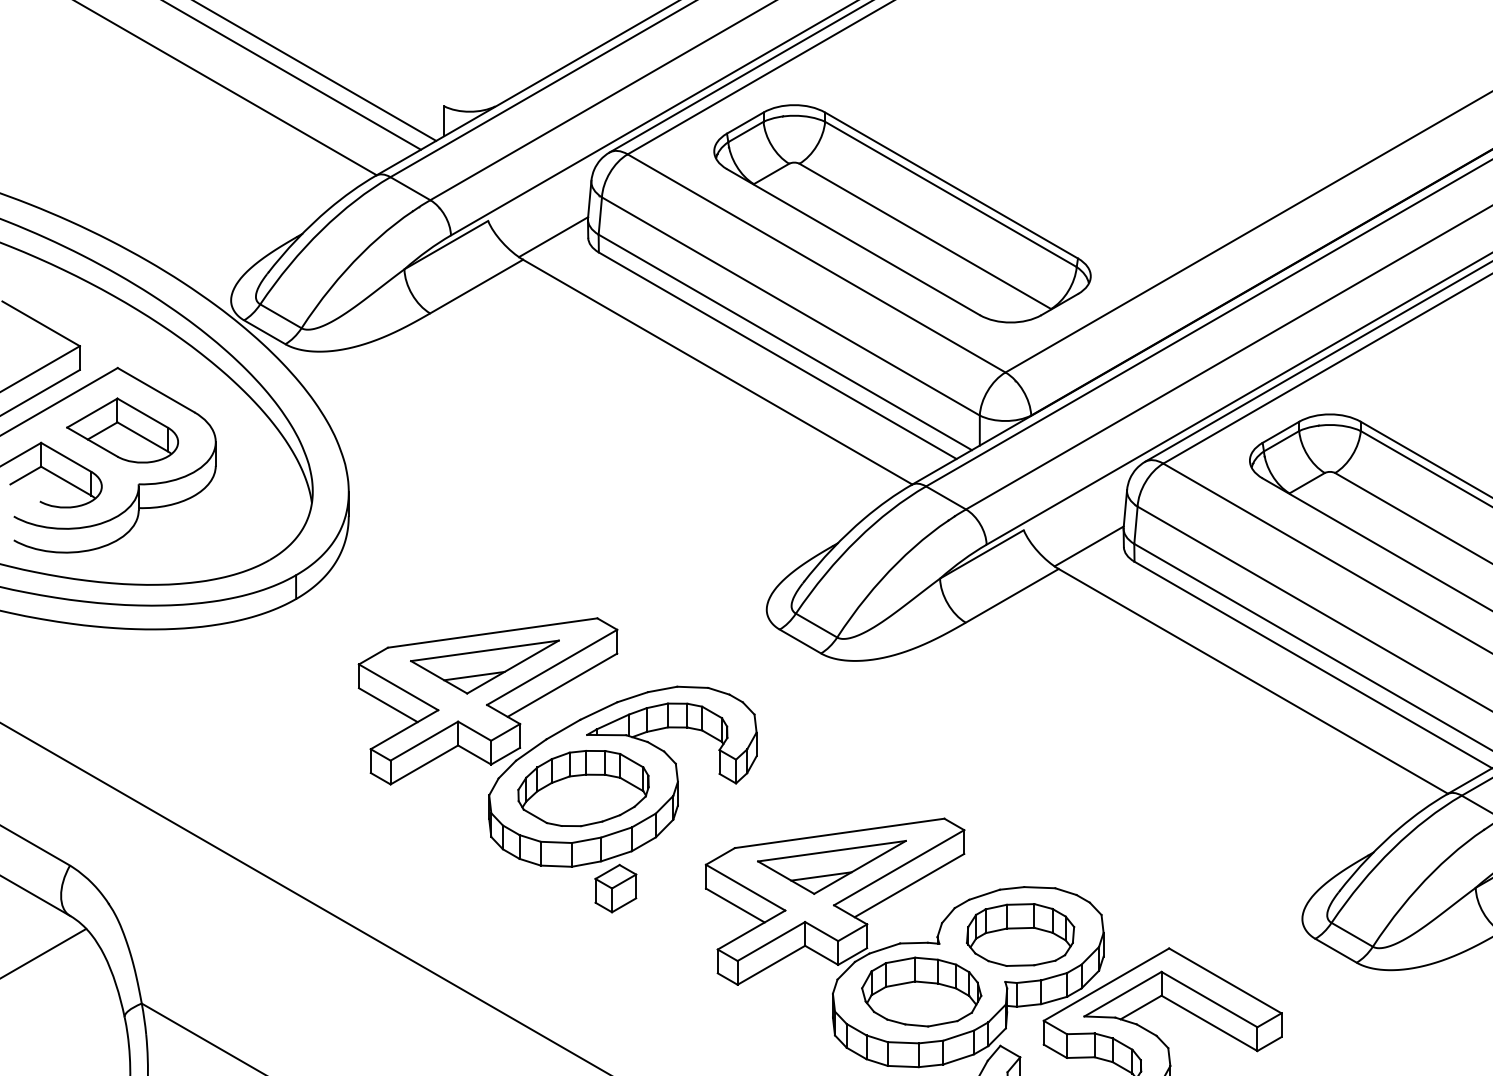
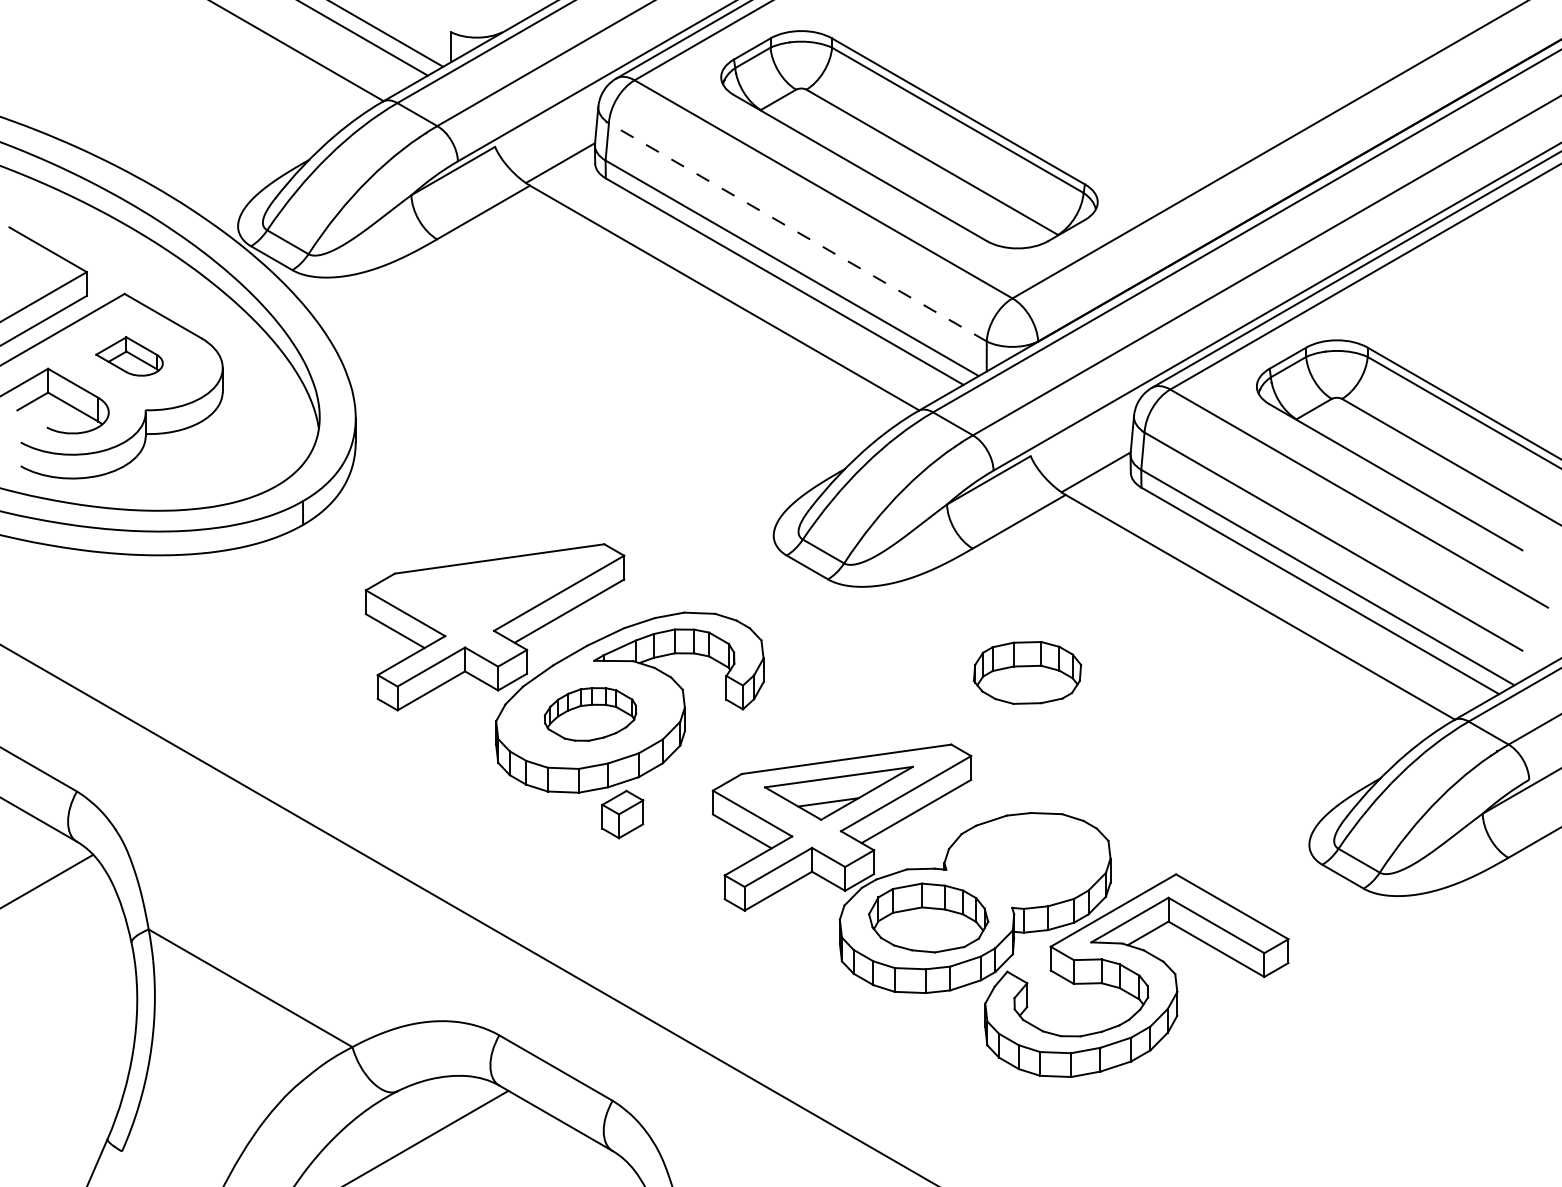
line: (790, 306) -> (797, 232), solid -> dashed
part: (122, 430) -> (129, 356), size x0.6
part: (484, 666) -> (491, 592), removed
part: (583, 788) -> (590, 714), size x0.7
part: (1020, 934) -> (1027, 672), moved

